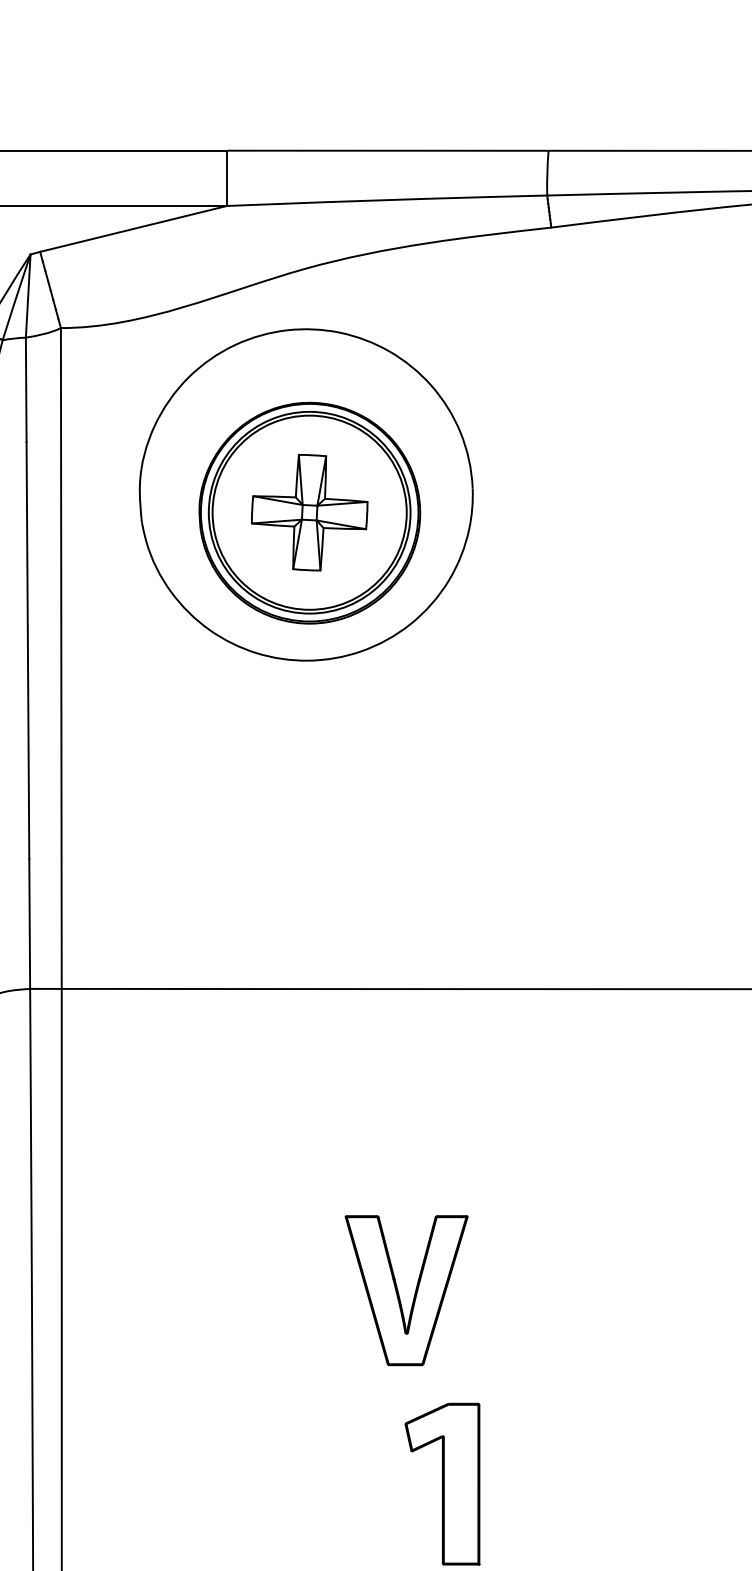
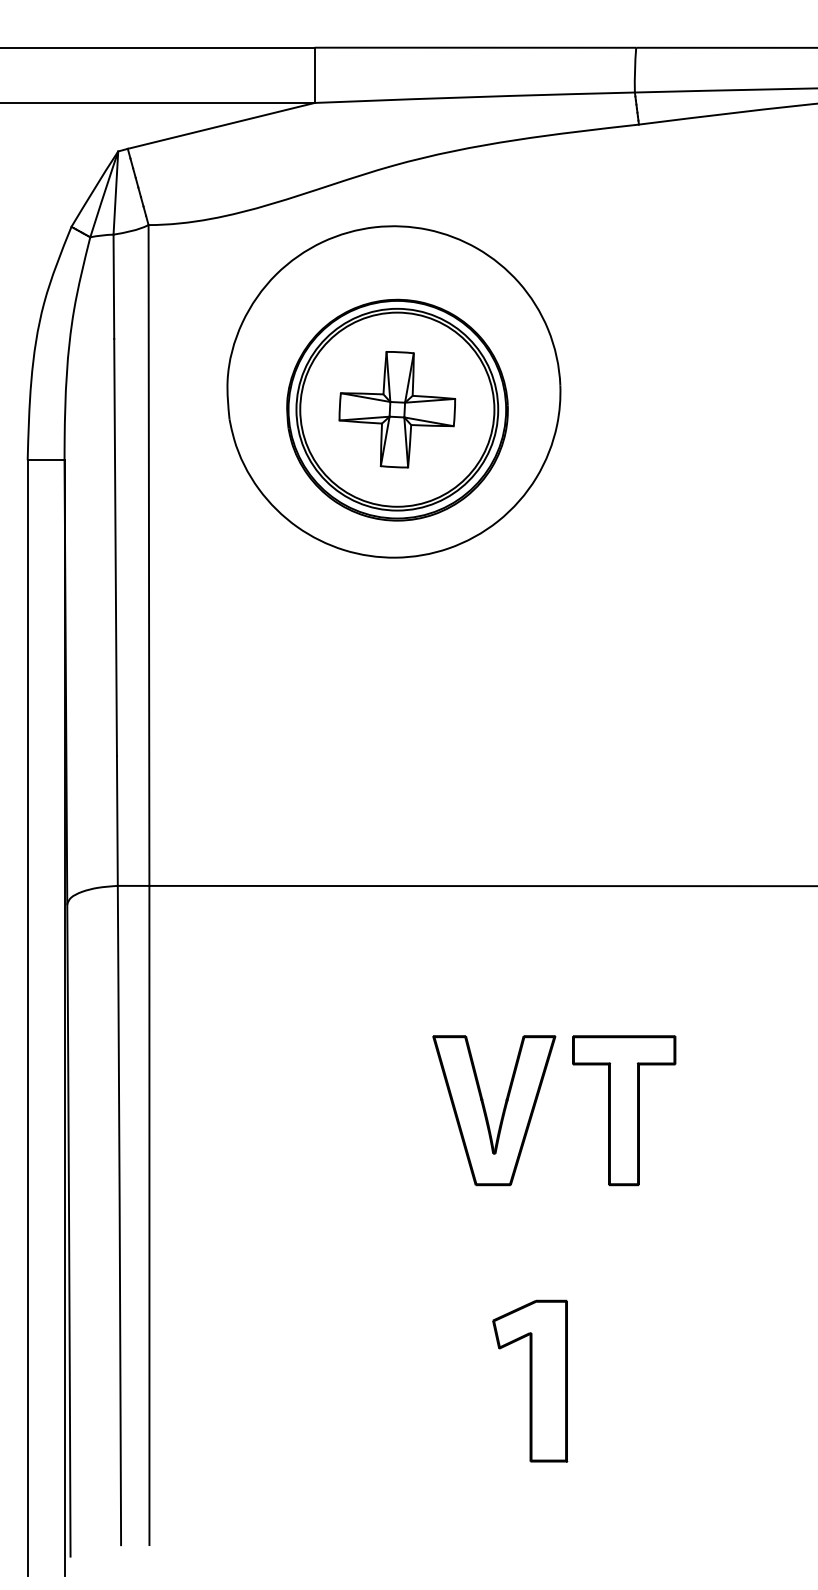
part: (536, 1213) -> (624, 1110), added
part: (398, 1291) -> (486, 1111), moved

